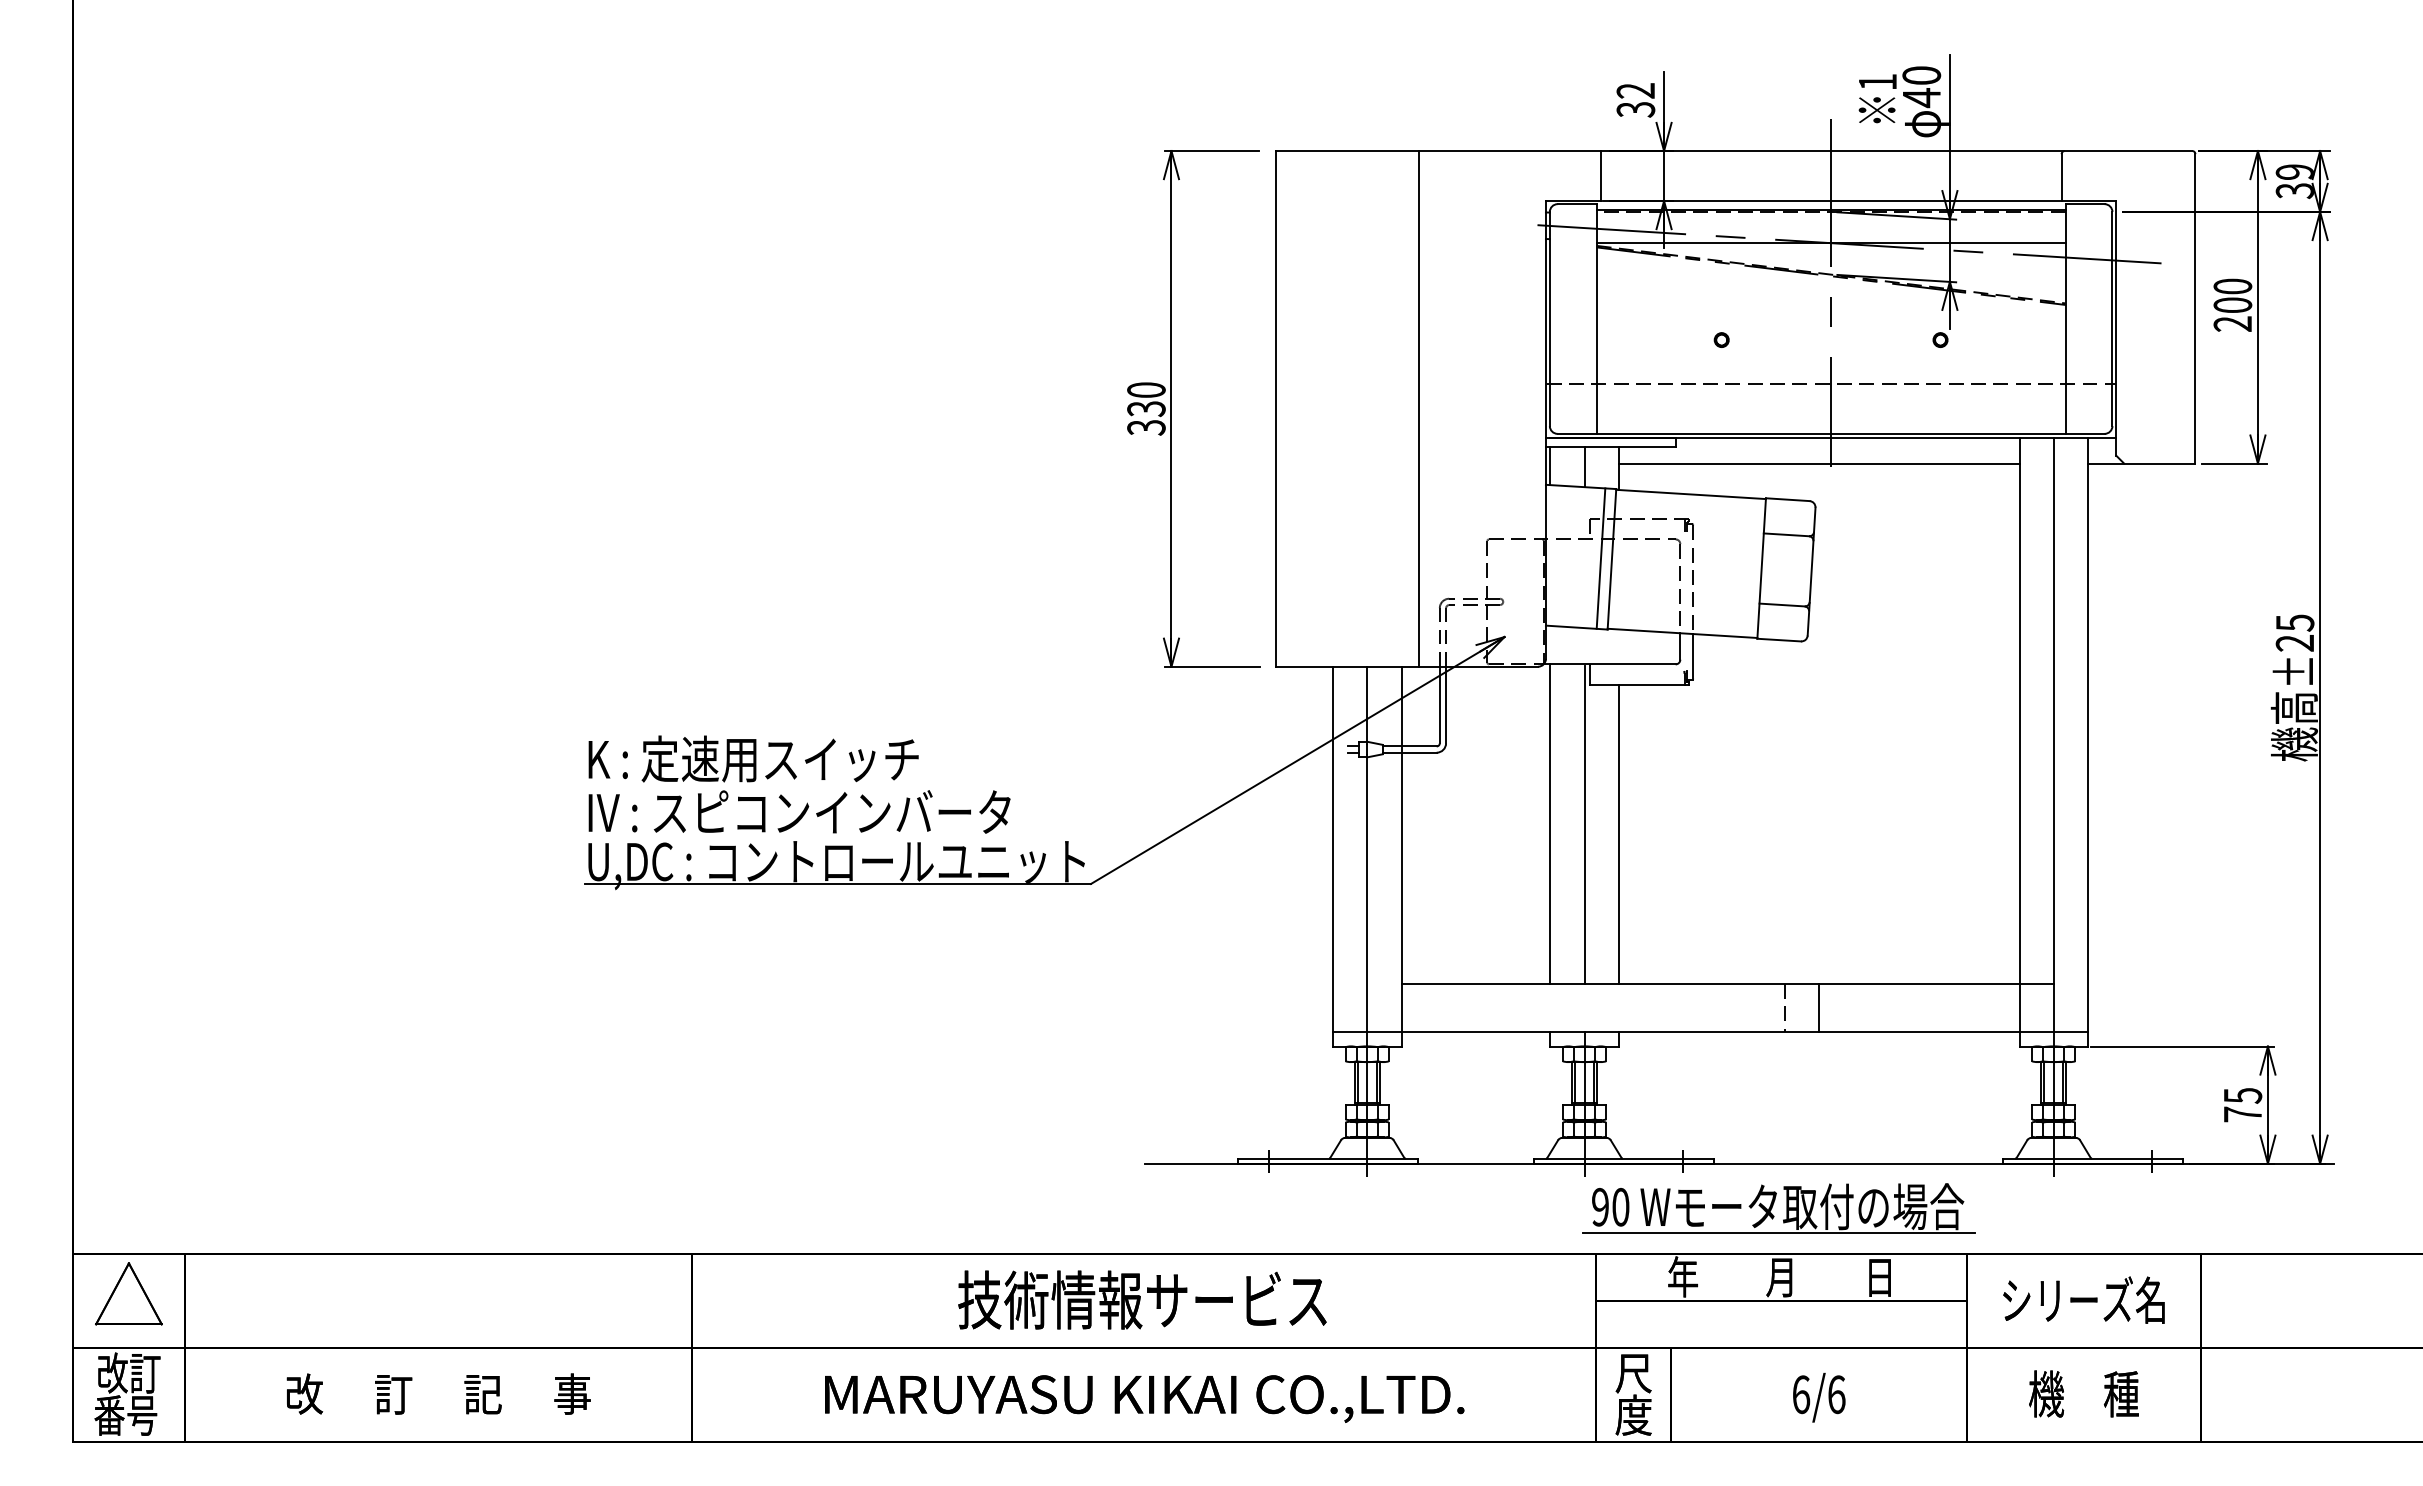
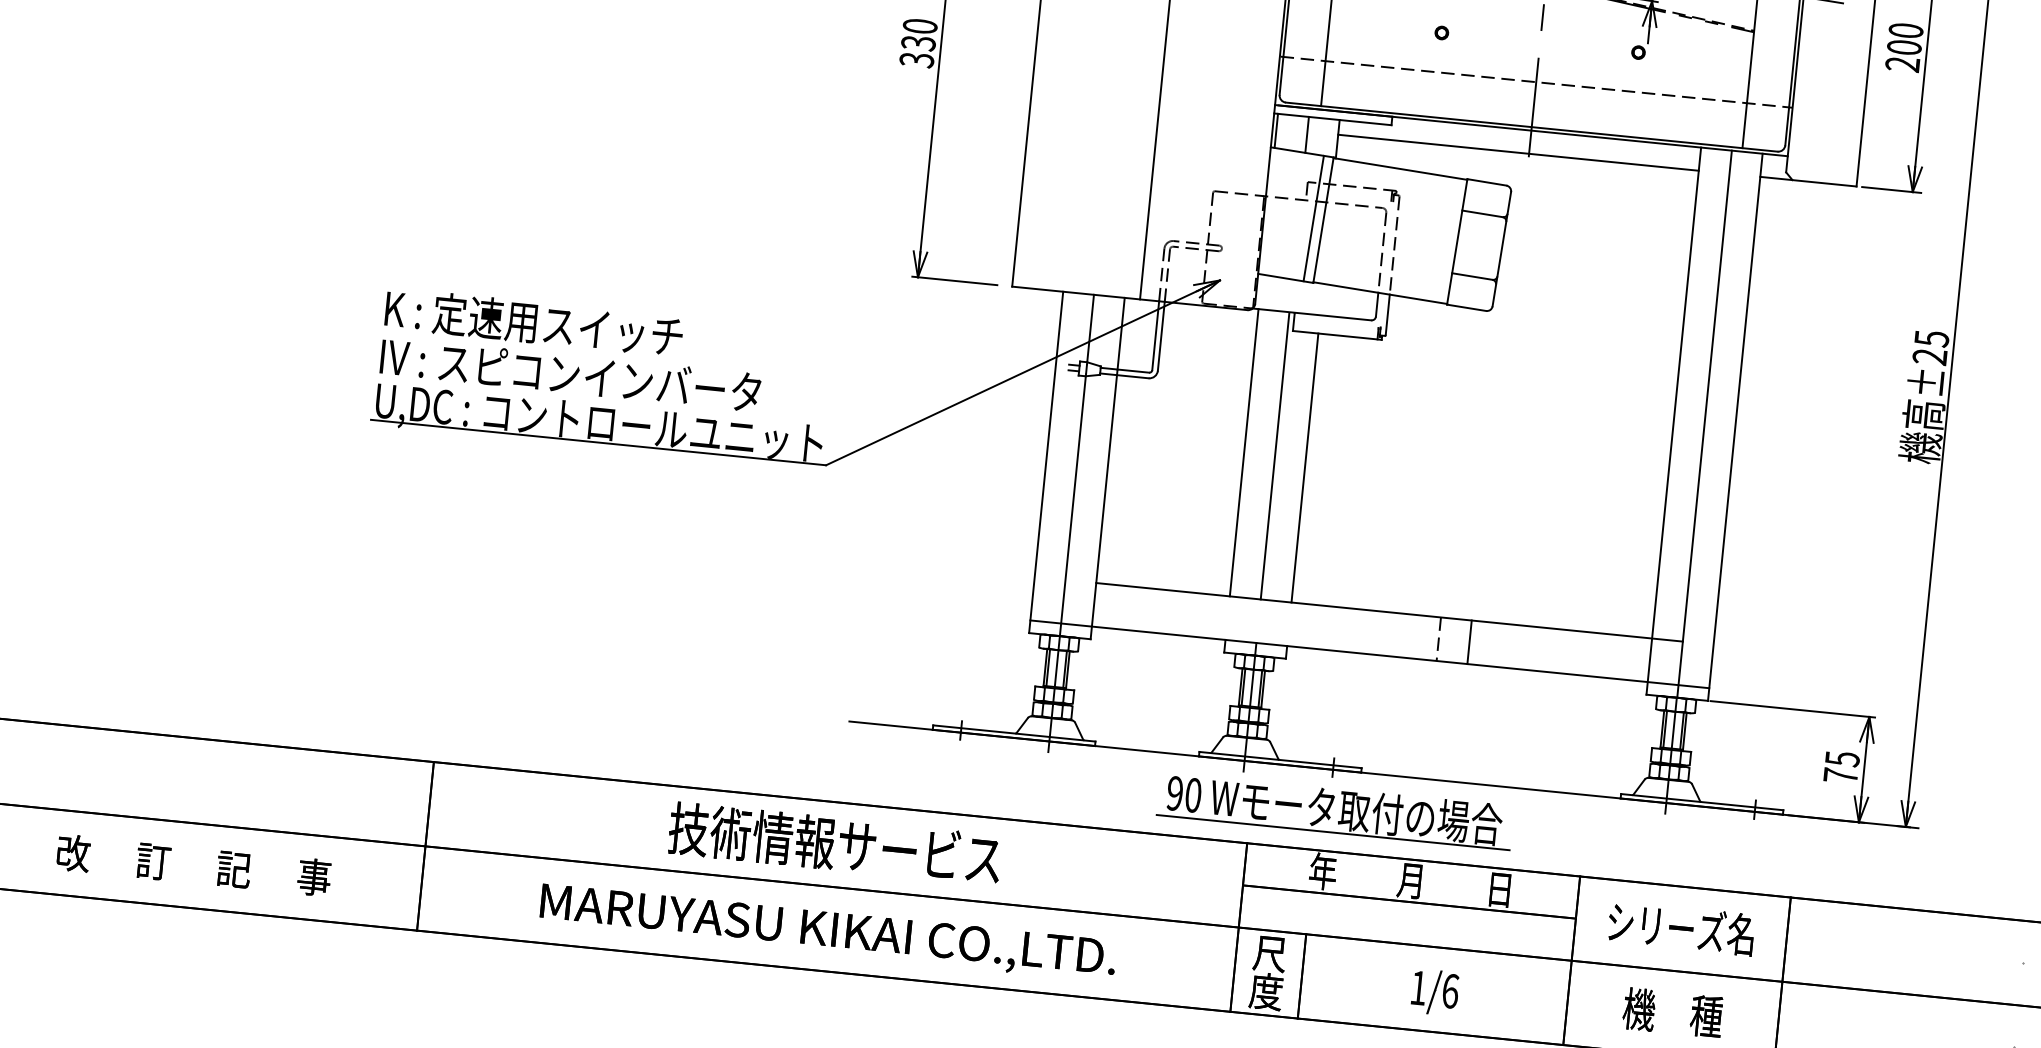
part: (1778, 1208) -> (1334, 810), moved
text: (1801, 1394) -> (1418, 987), 6/6 -> 1/6

